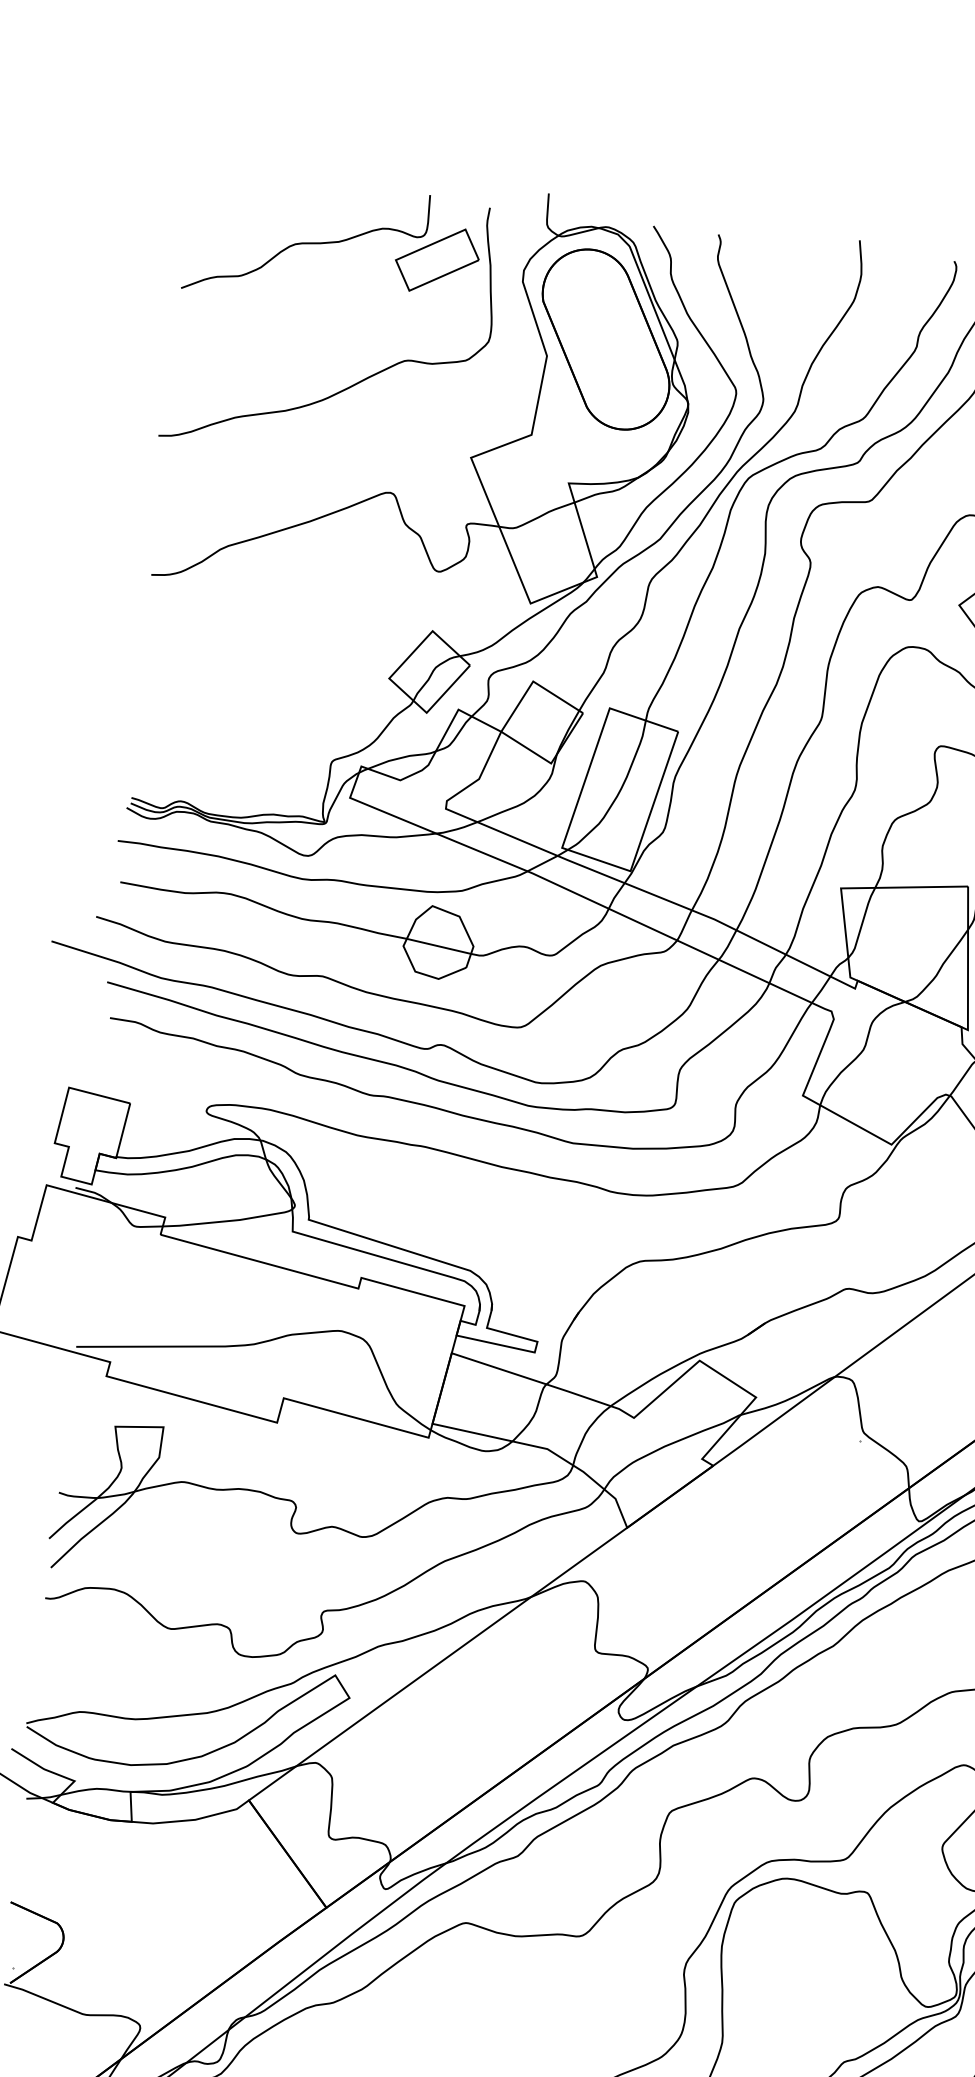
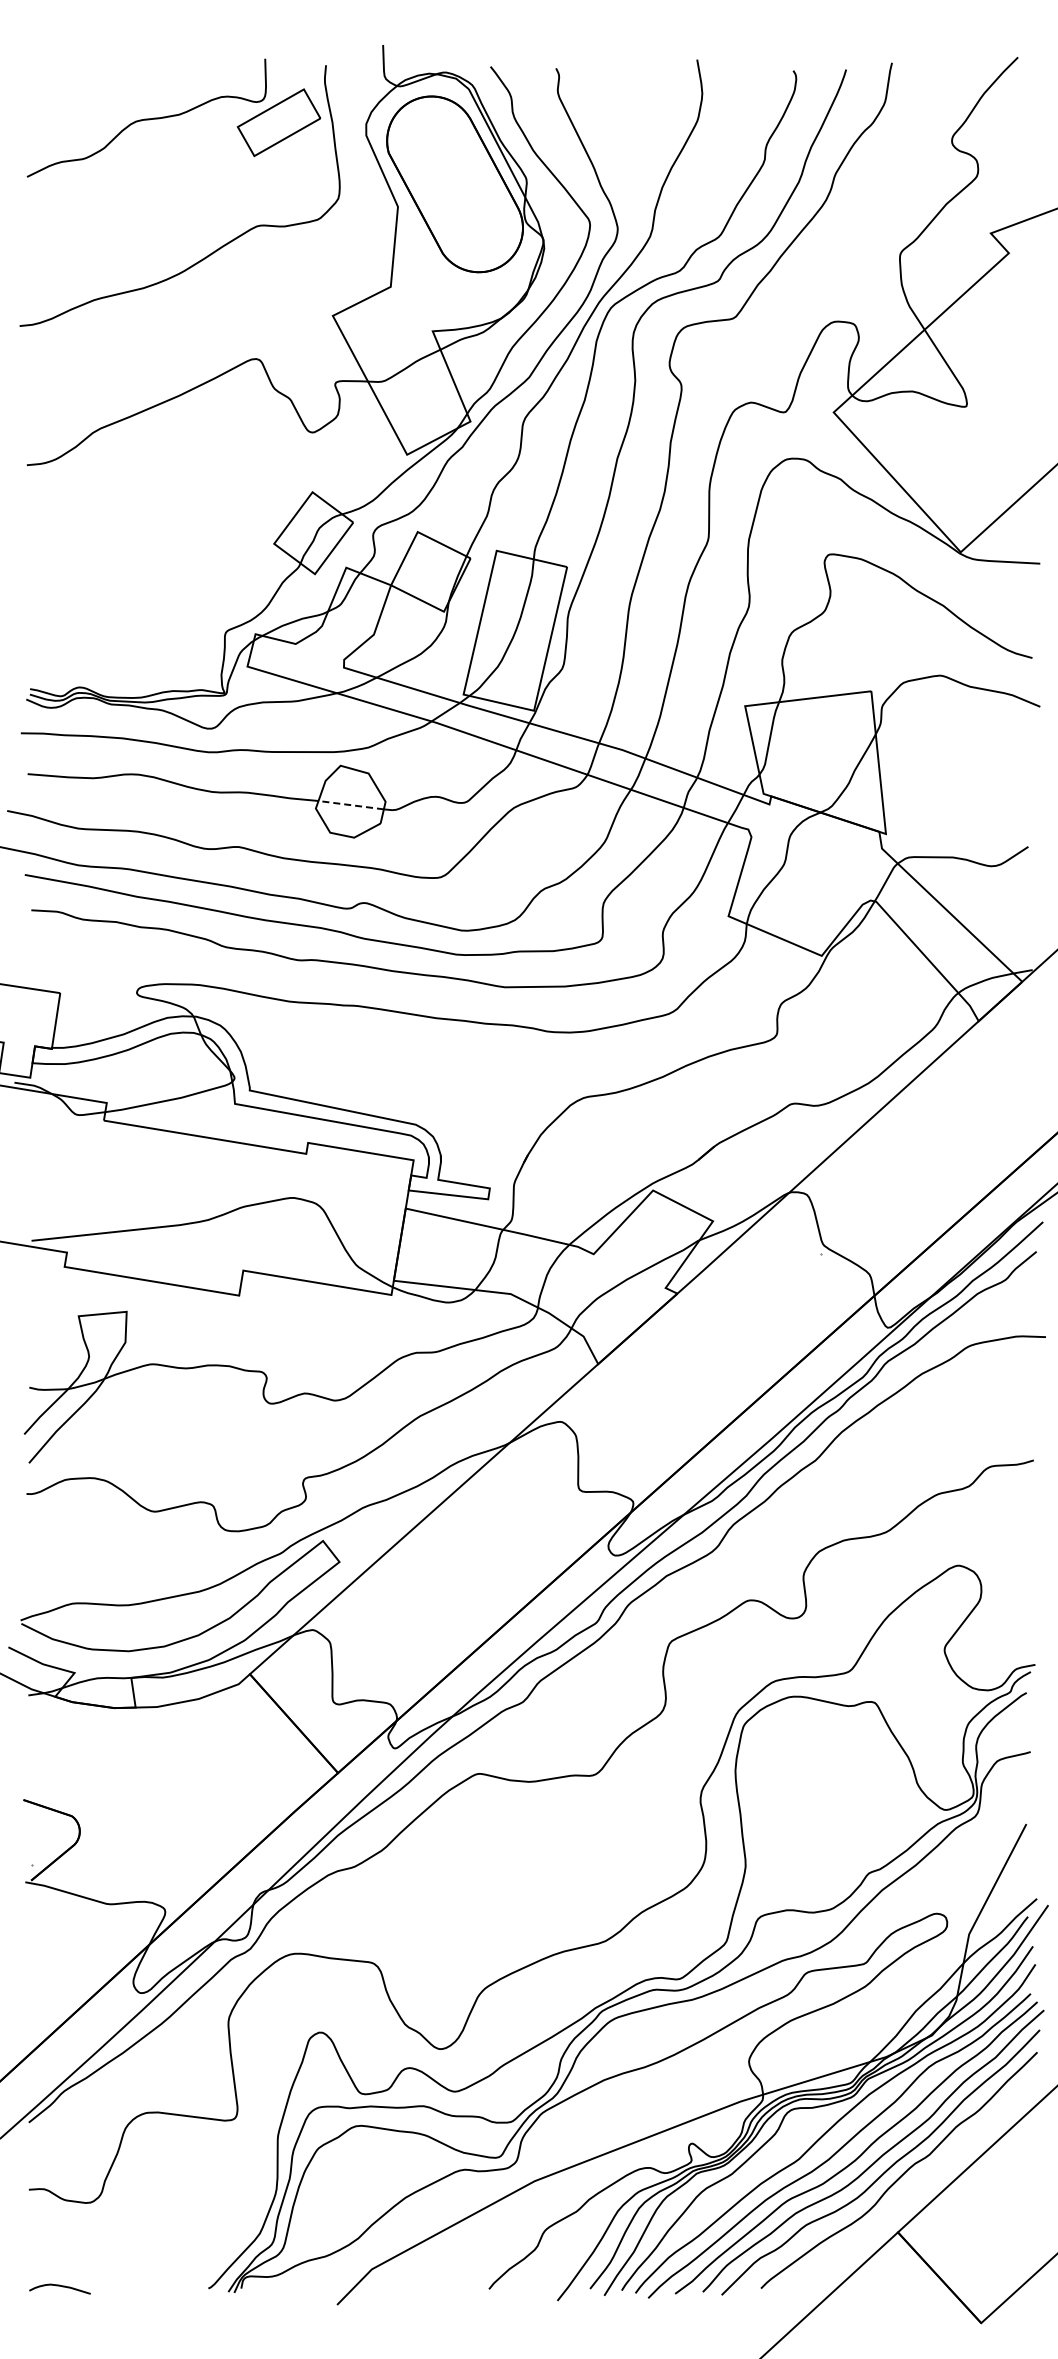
line: (439, 946) -> (351, 805), solid -> dashed

